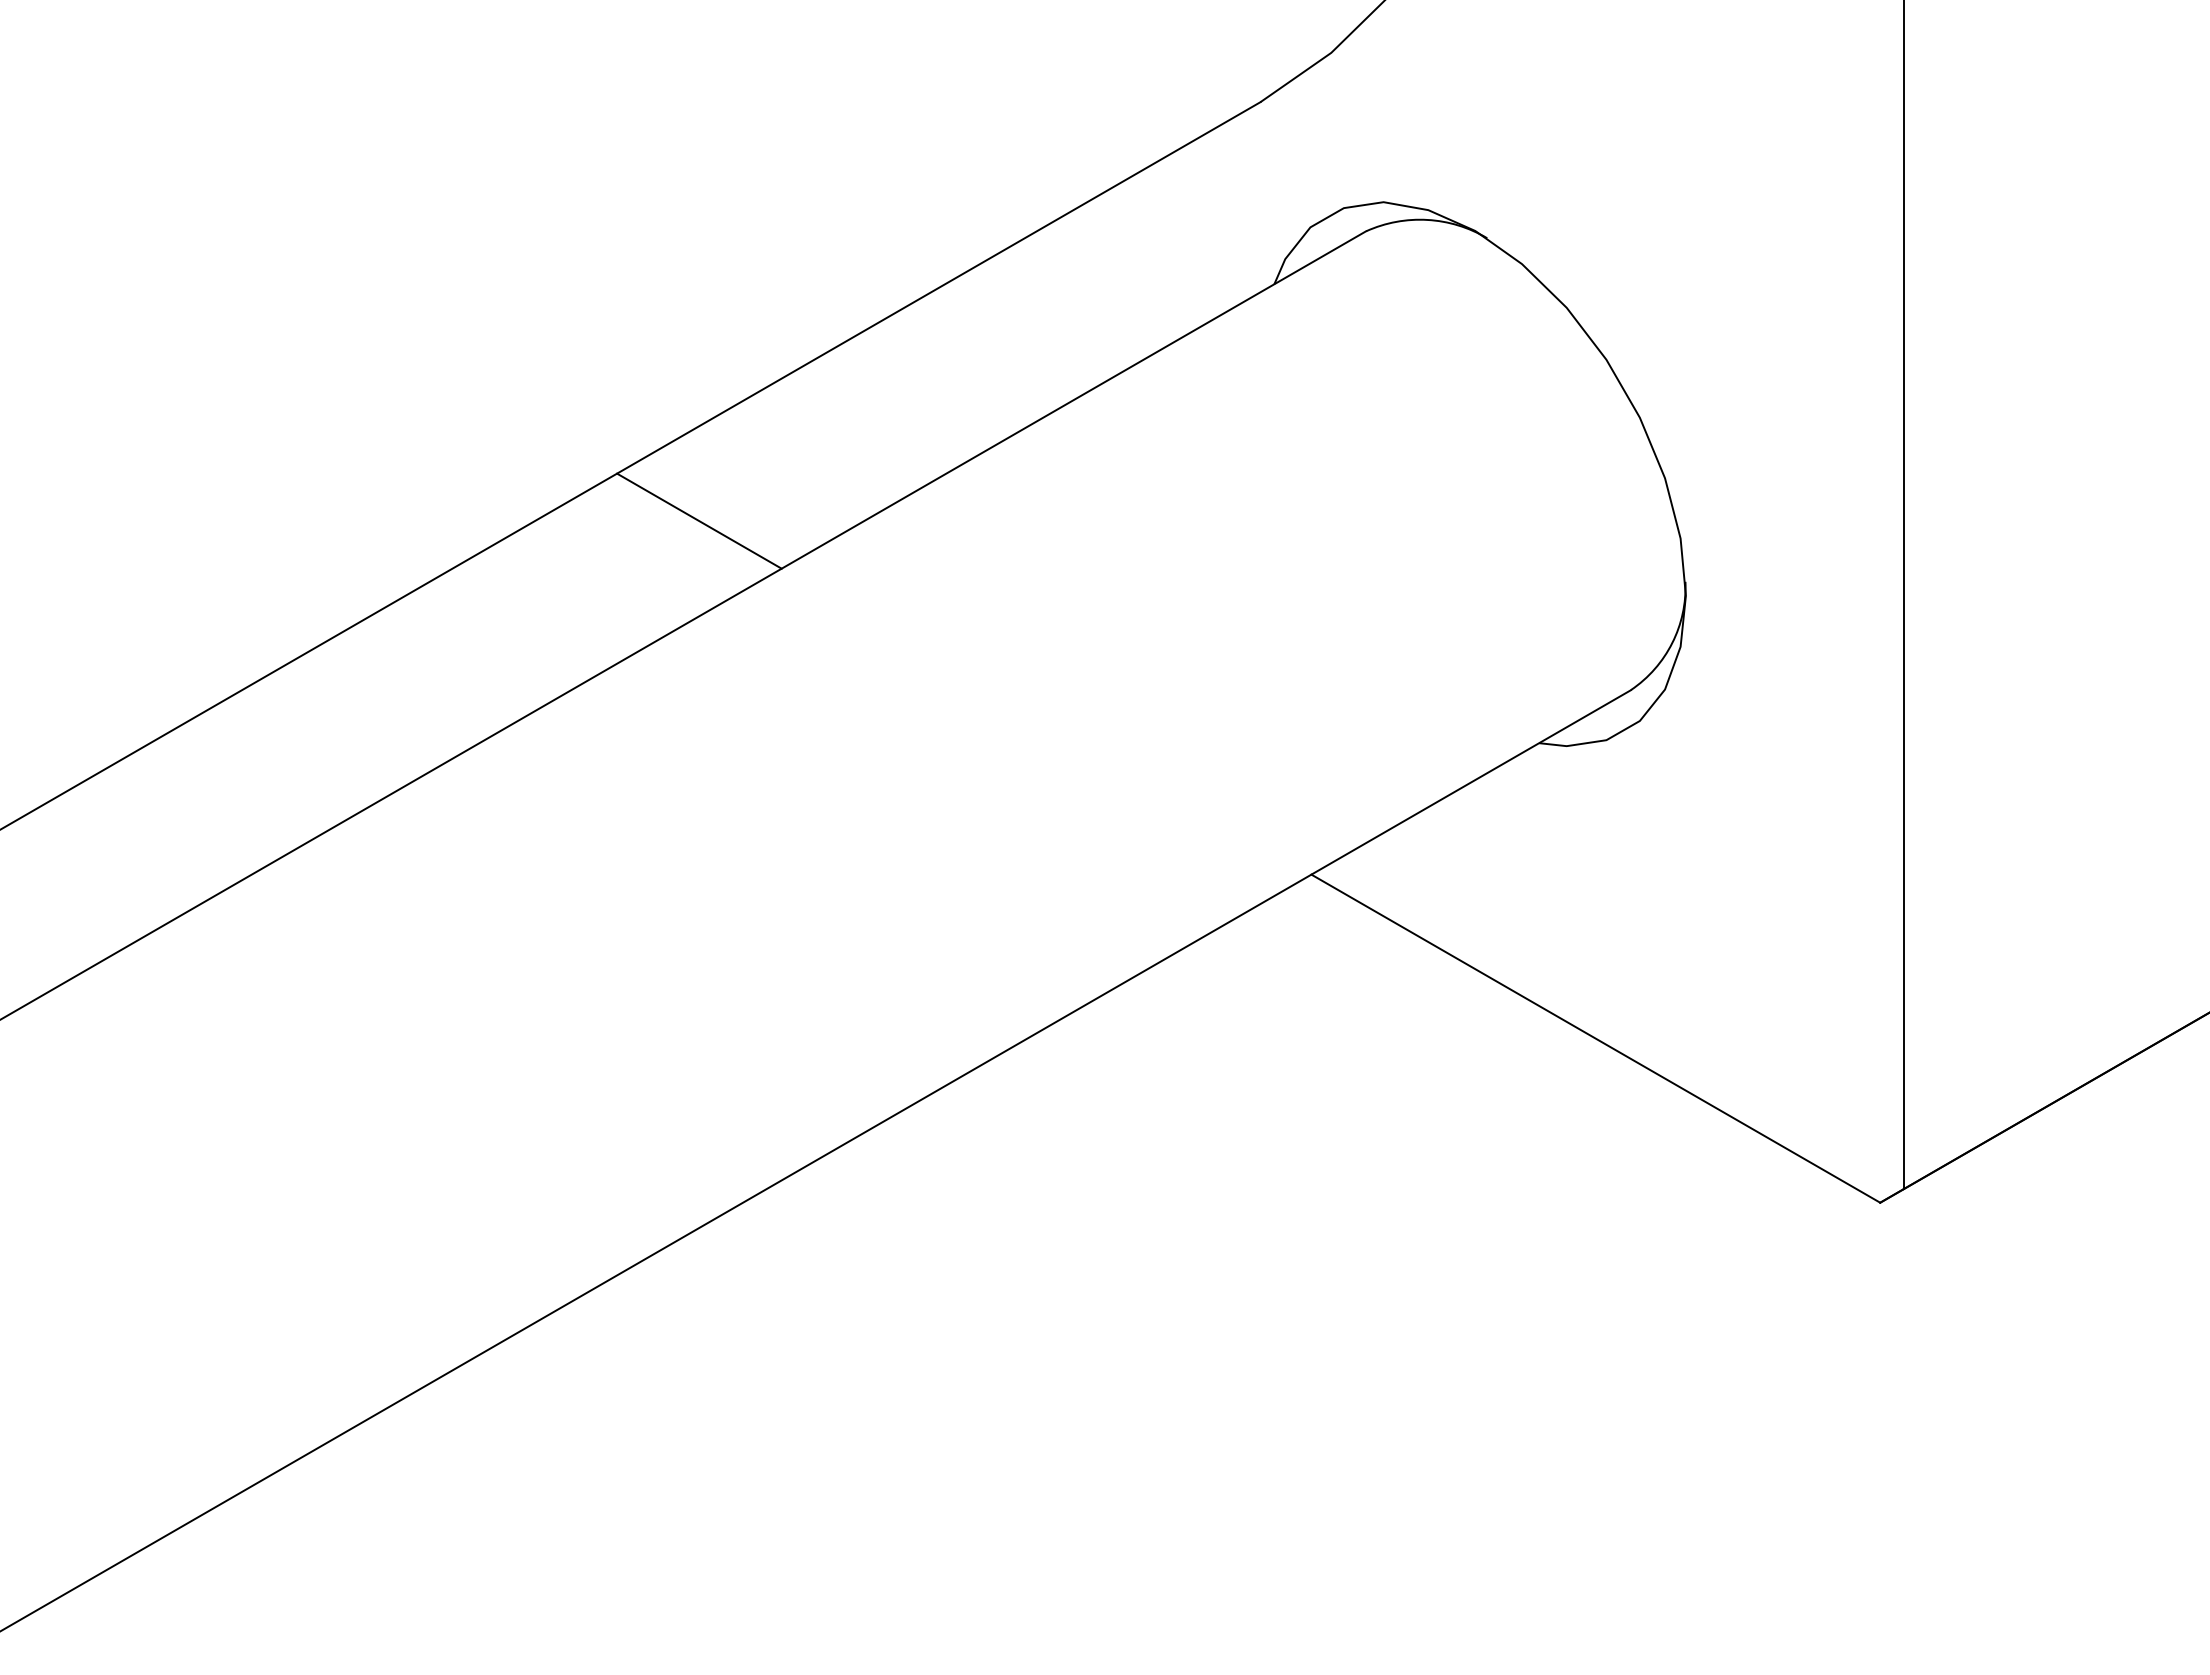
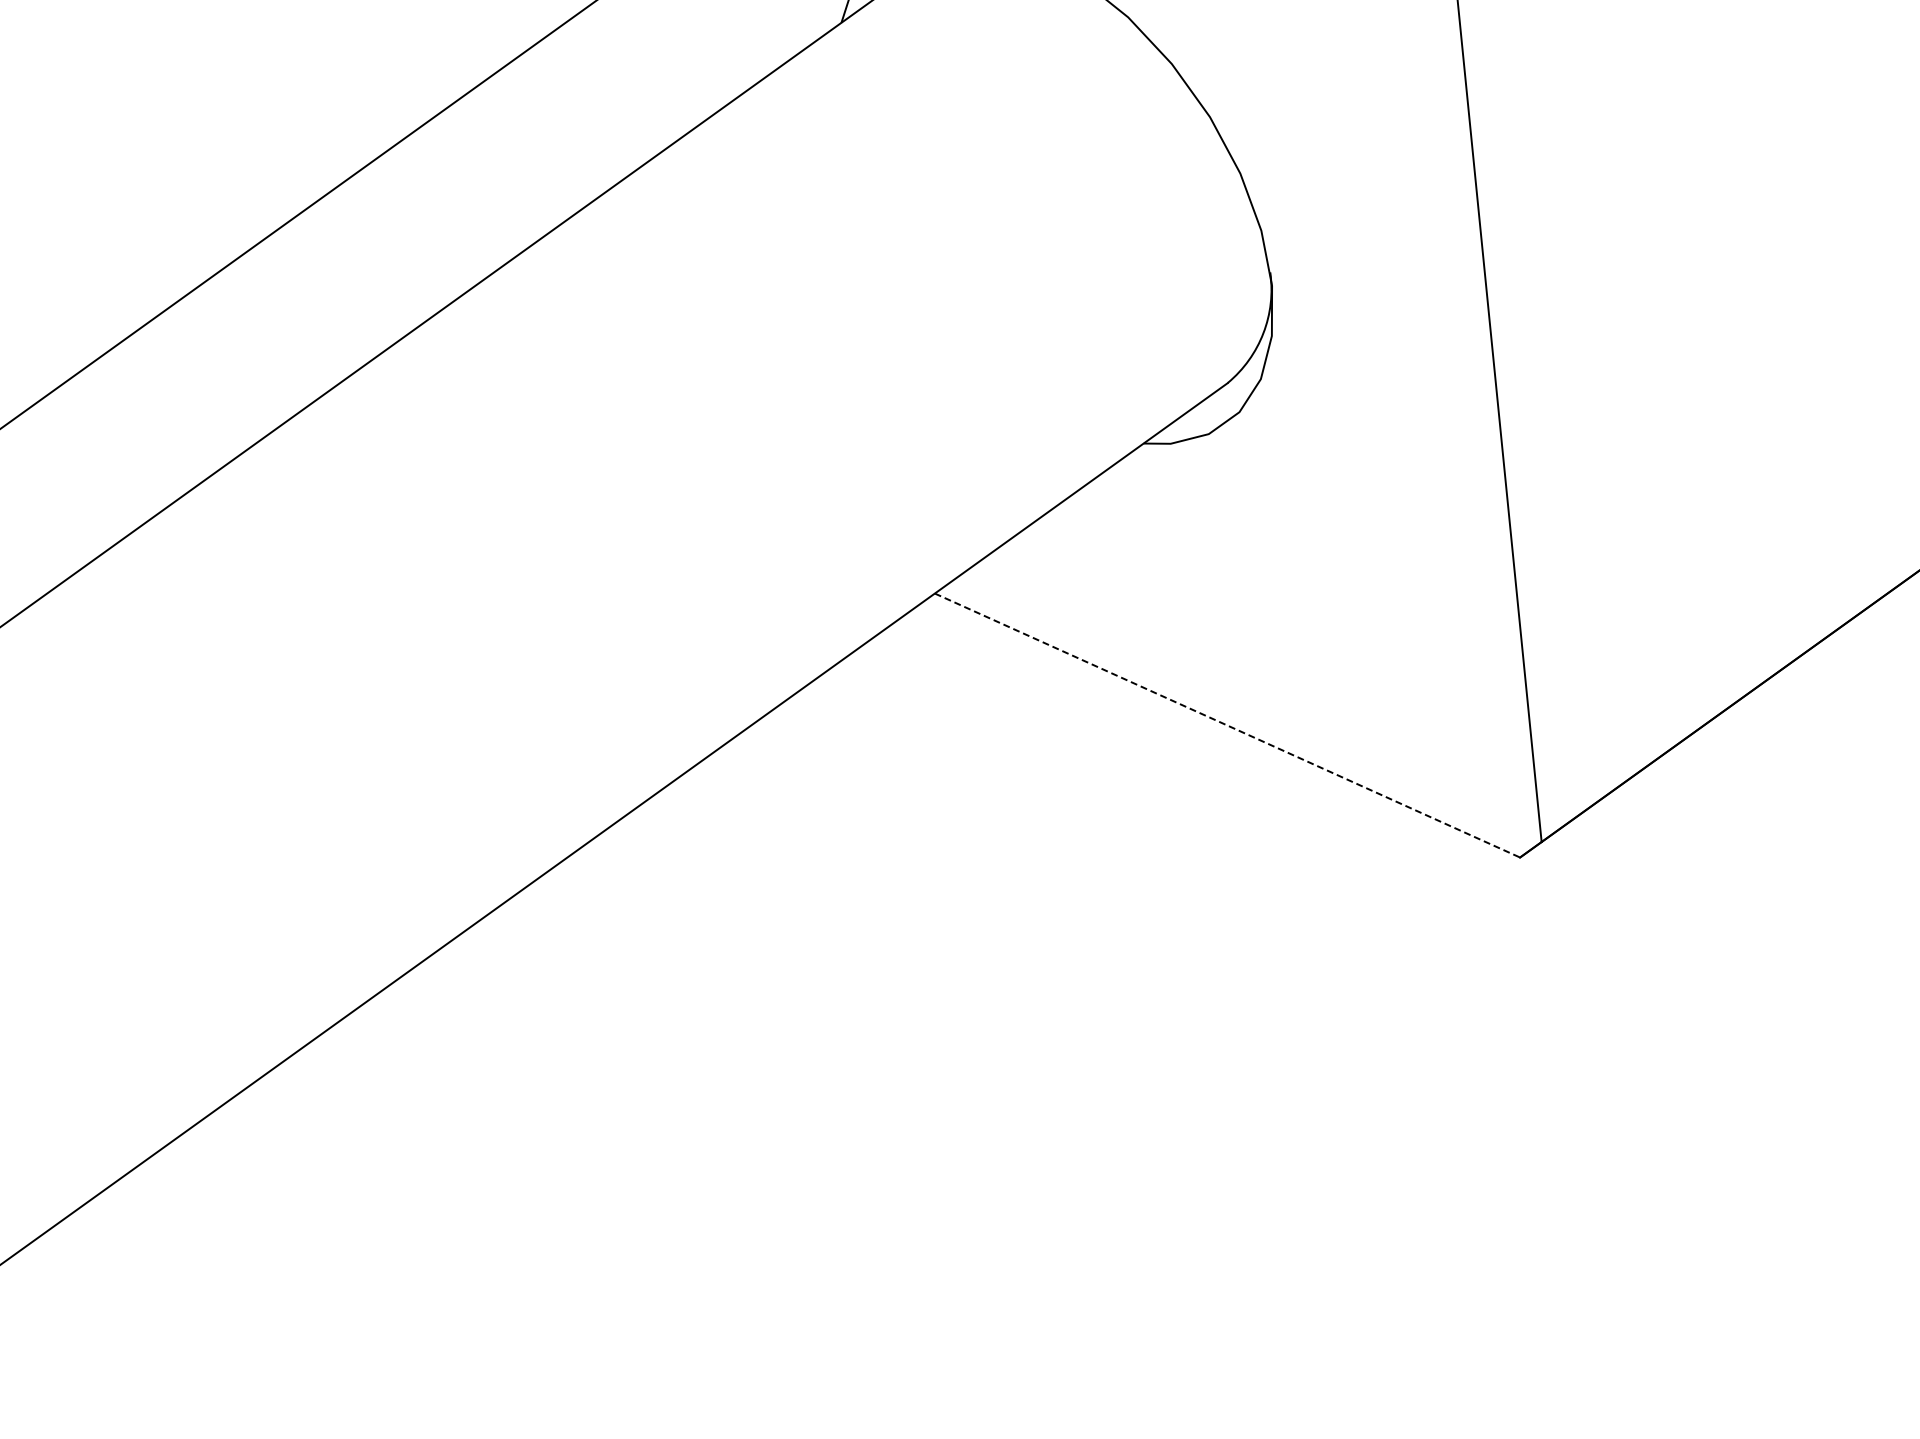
line: (699, 520) -> (305, 308), removed
line: (1596, 1038) -> (1228, 725), solid -> dashed

